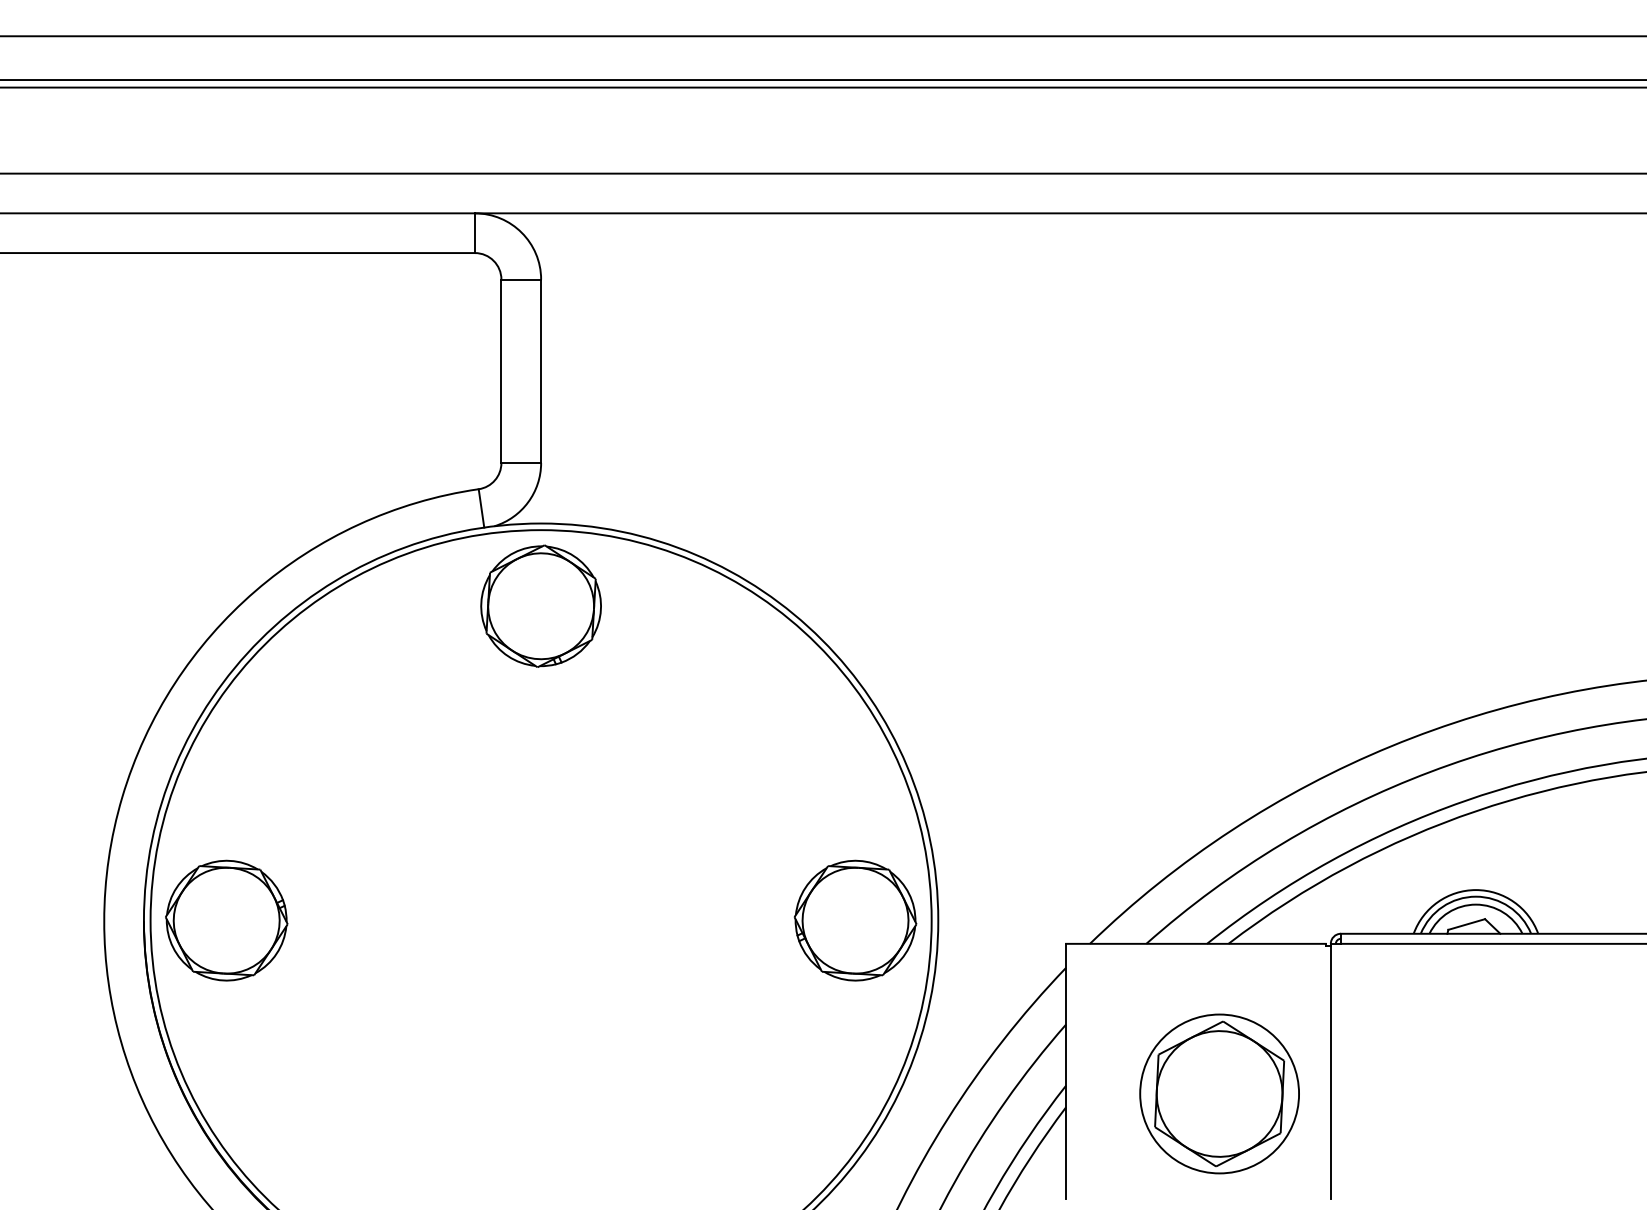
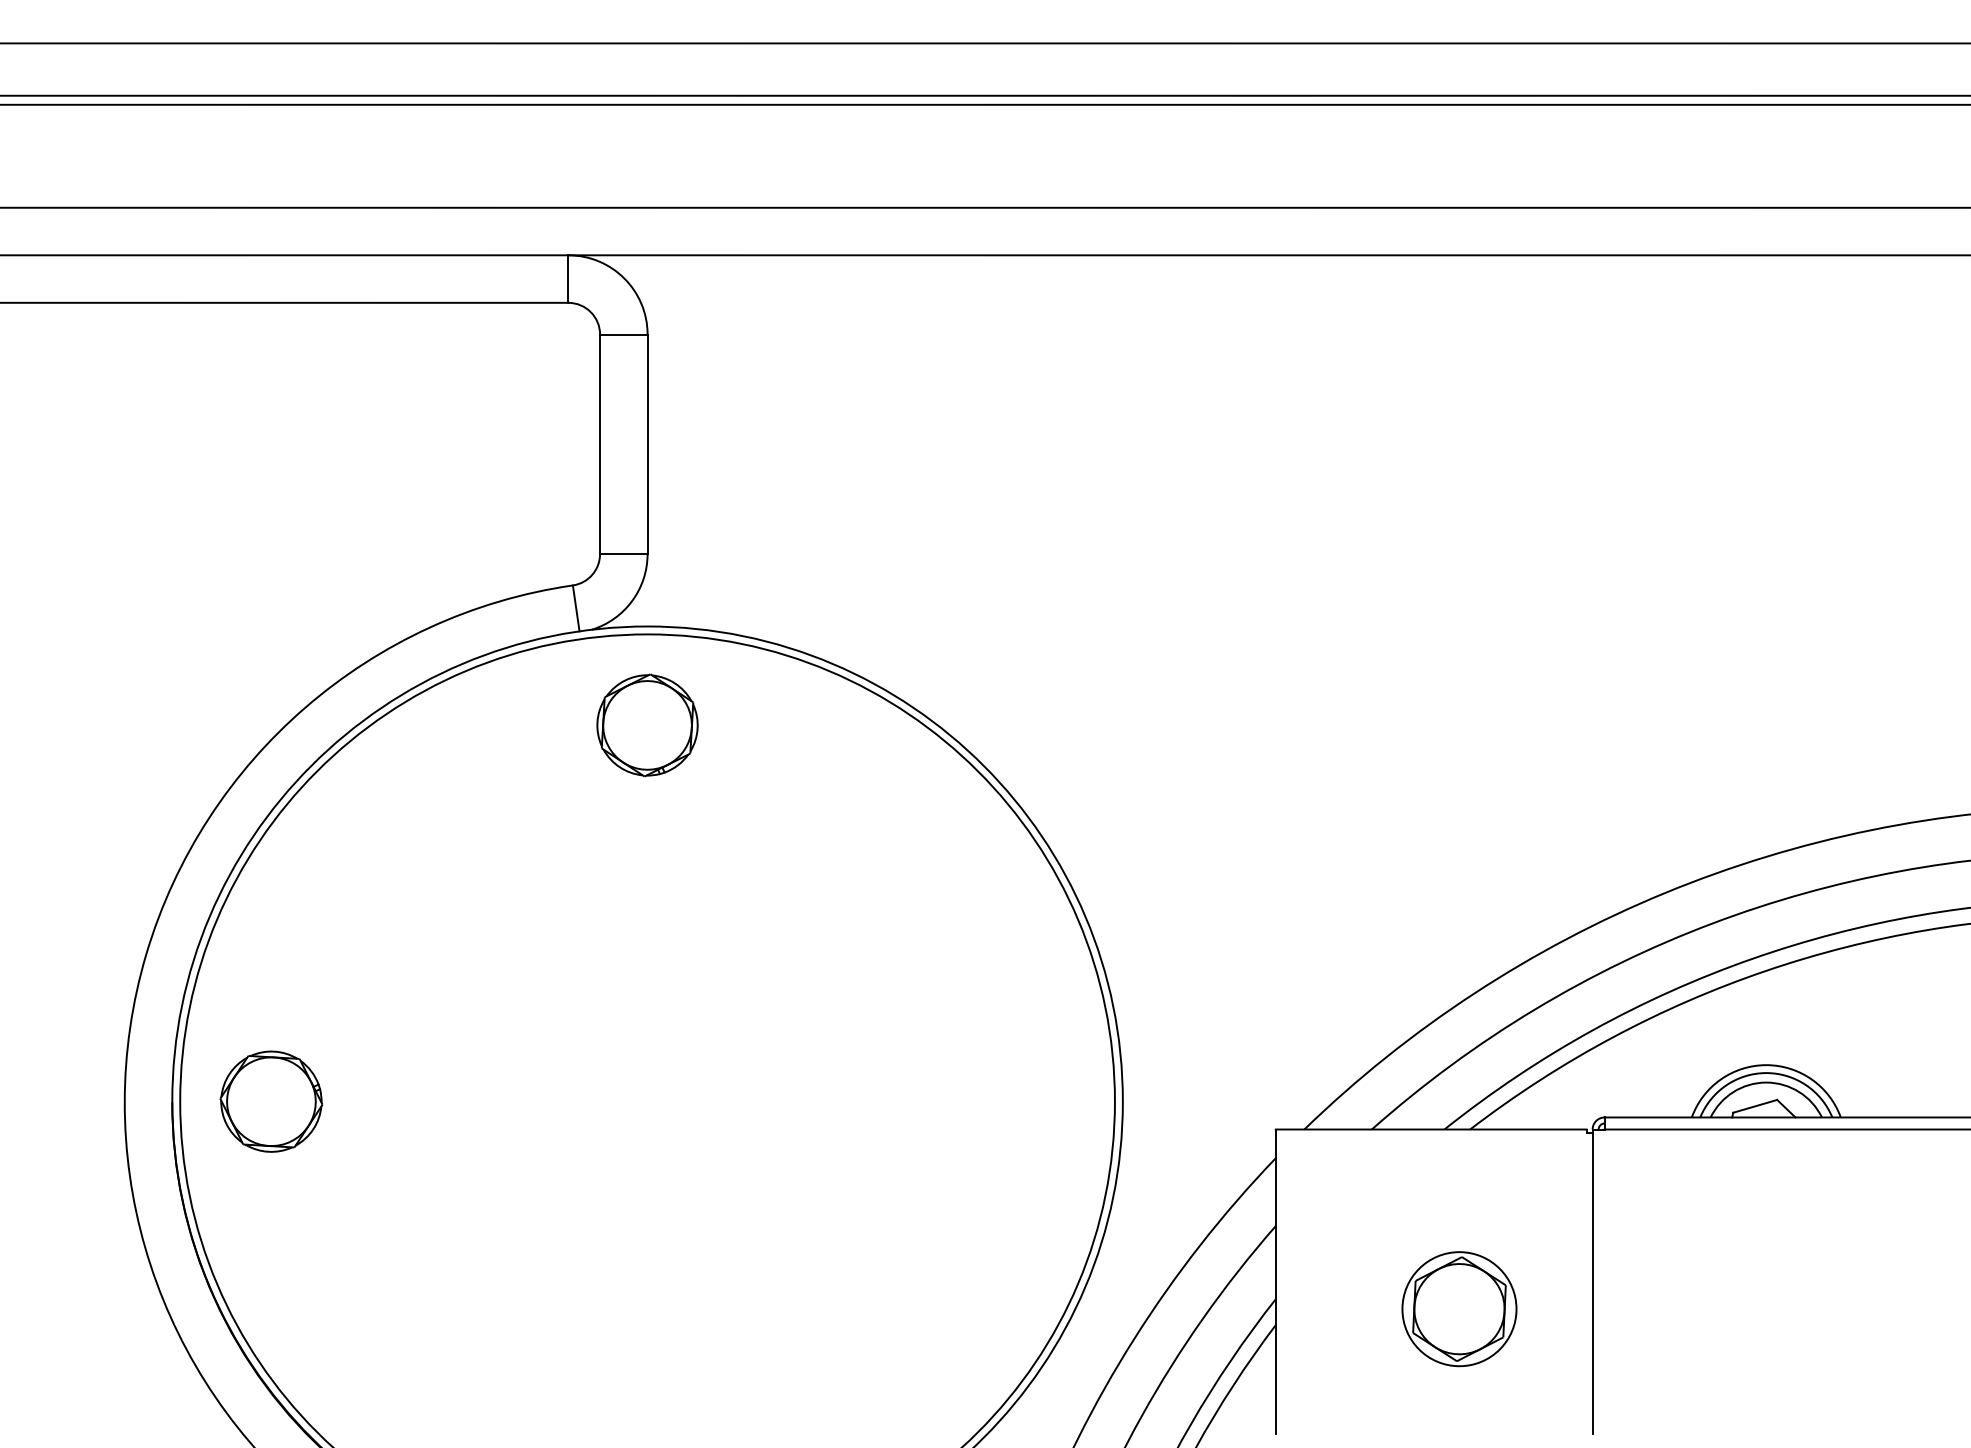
part: (540, 605) -> (646, 724), size x0.7
part: (226, 920) -> (271, 1101), size x0.7
part: (855, 920) -> (1023, 1101), removed
part: (1219, 1093) -> (1459, 1308), size x0.6

